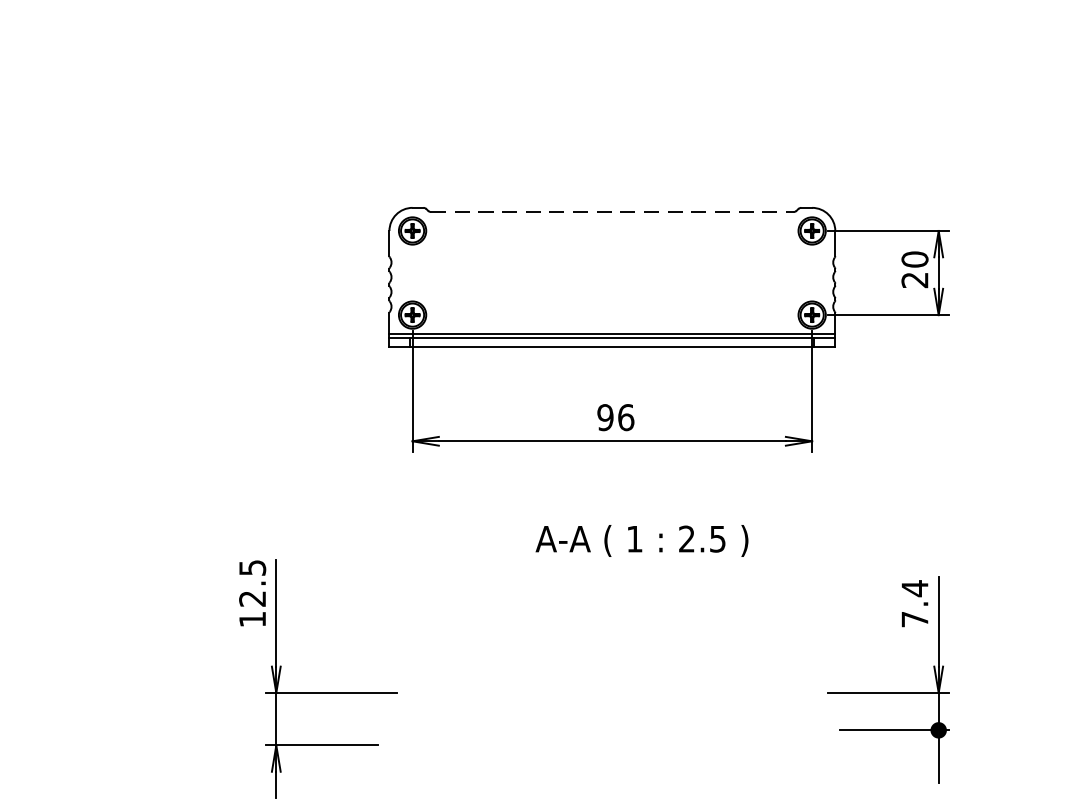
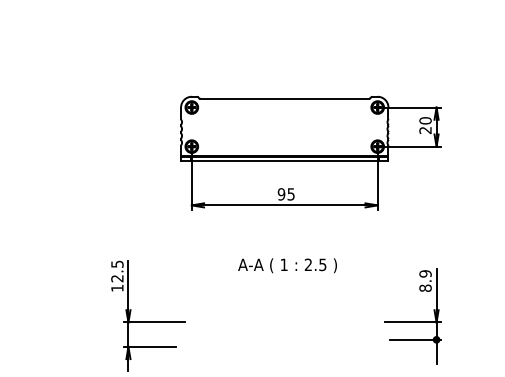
line: (613, 211) -> (285, 98), dashed -> solid
text: (624, 417) -> (290, 194), 96 -> 95
text: (641, 540) -> (287, 265), moved
text: (914, 602) -> (425, 280), 7.4 -> 8.9

